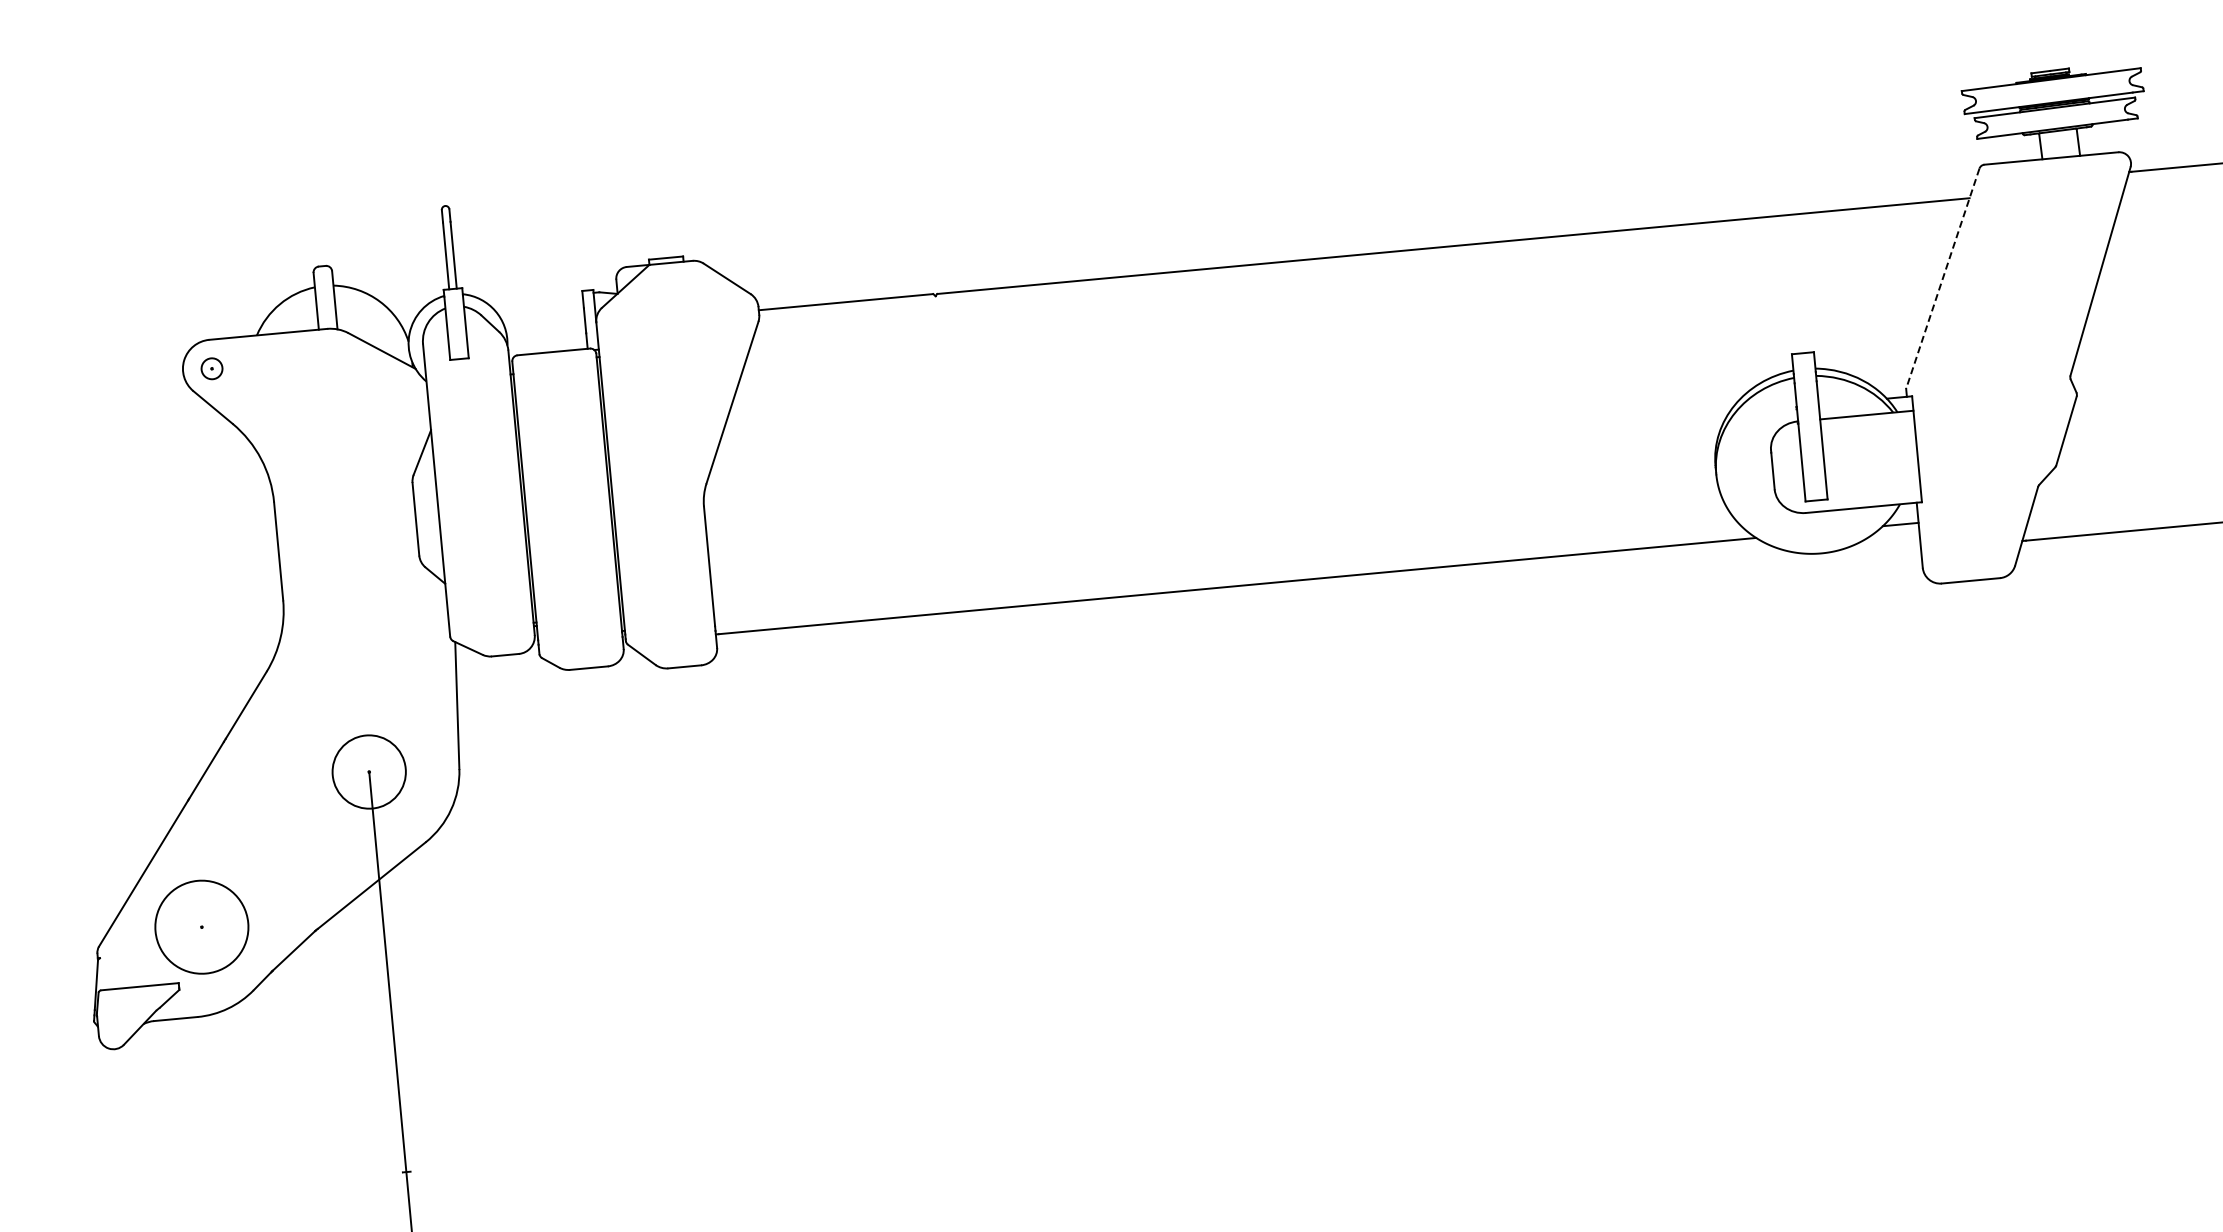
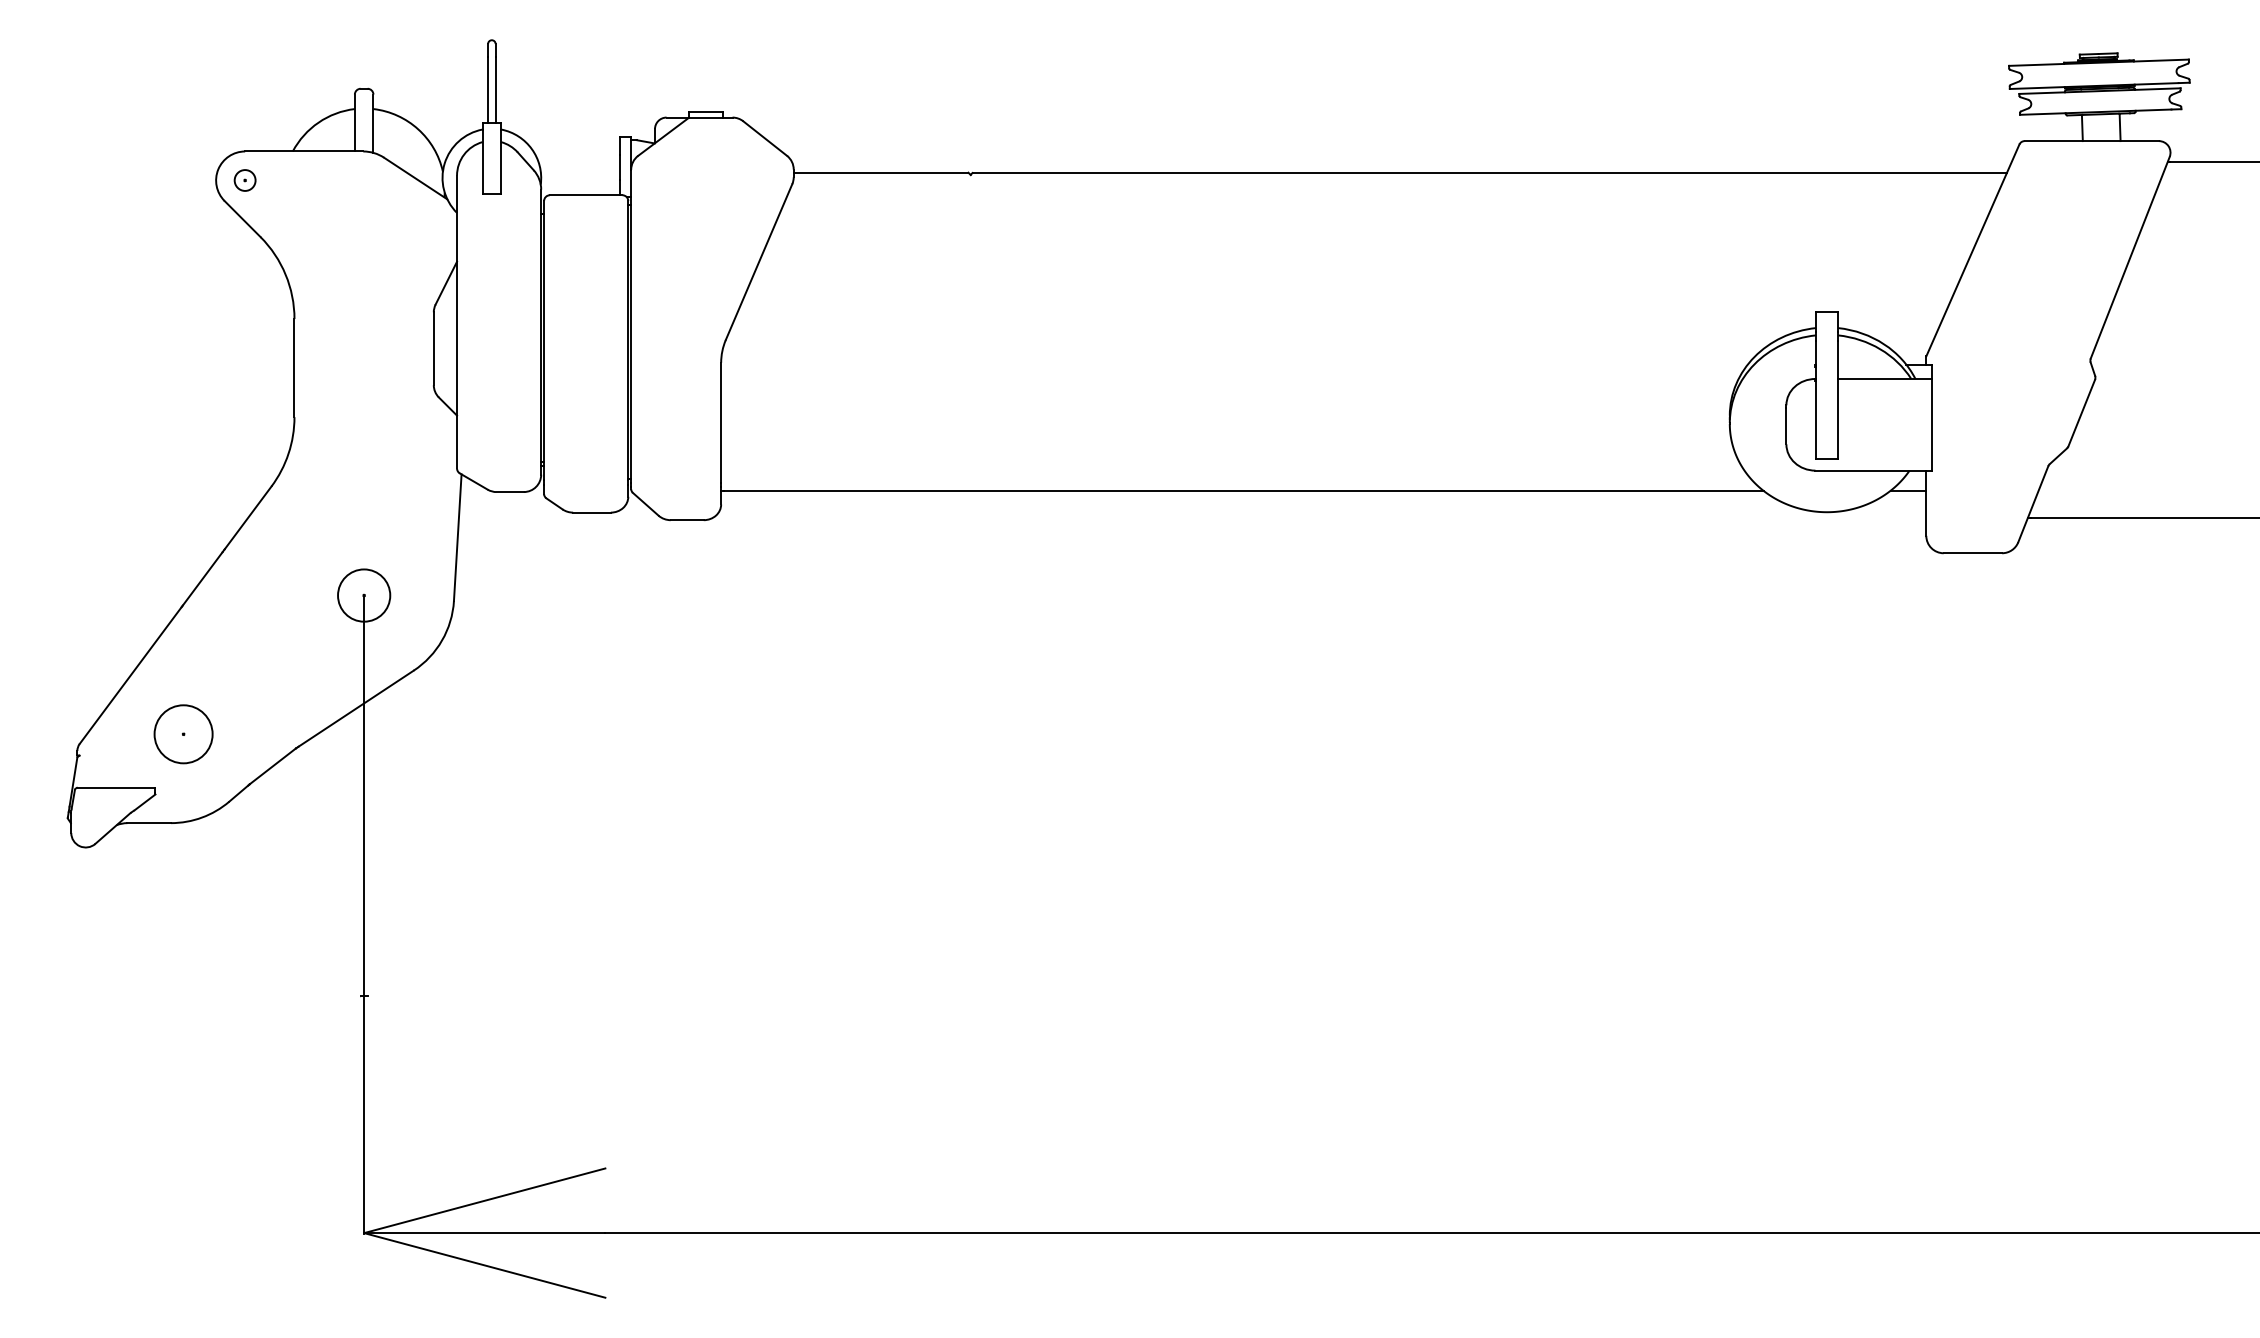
line: (1942, 278) -> (1972, 250), dashed -> solid
circle: (369, 771) -> (364, 595), size x0.71
circle: (201, 927) -> (183, 734), size x0.62

